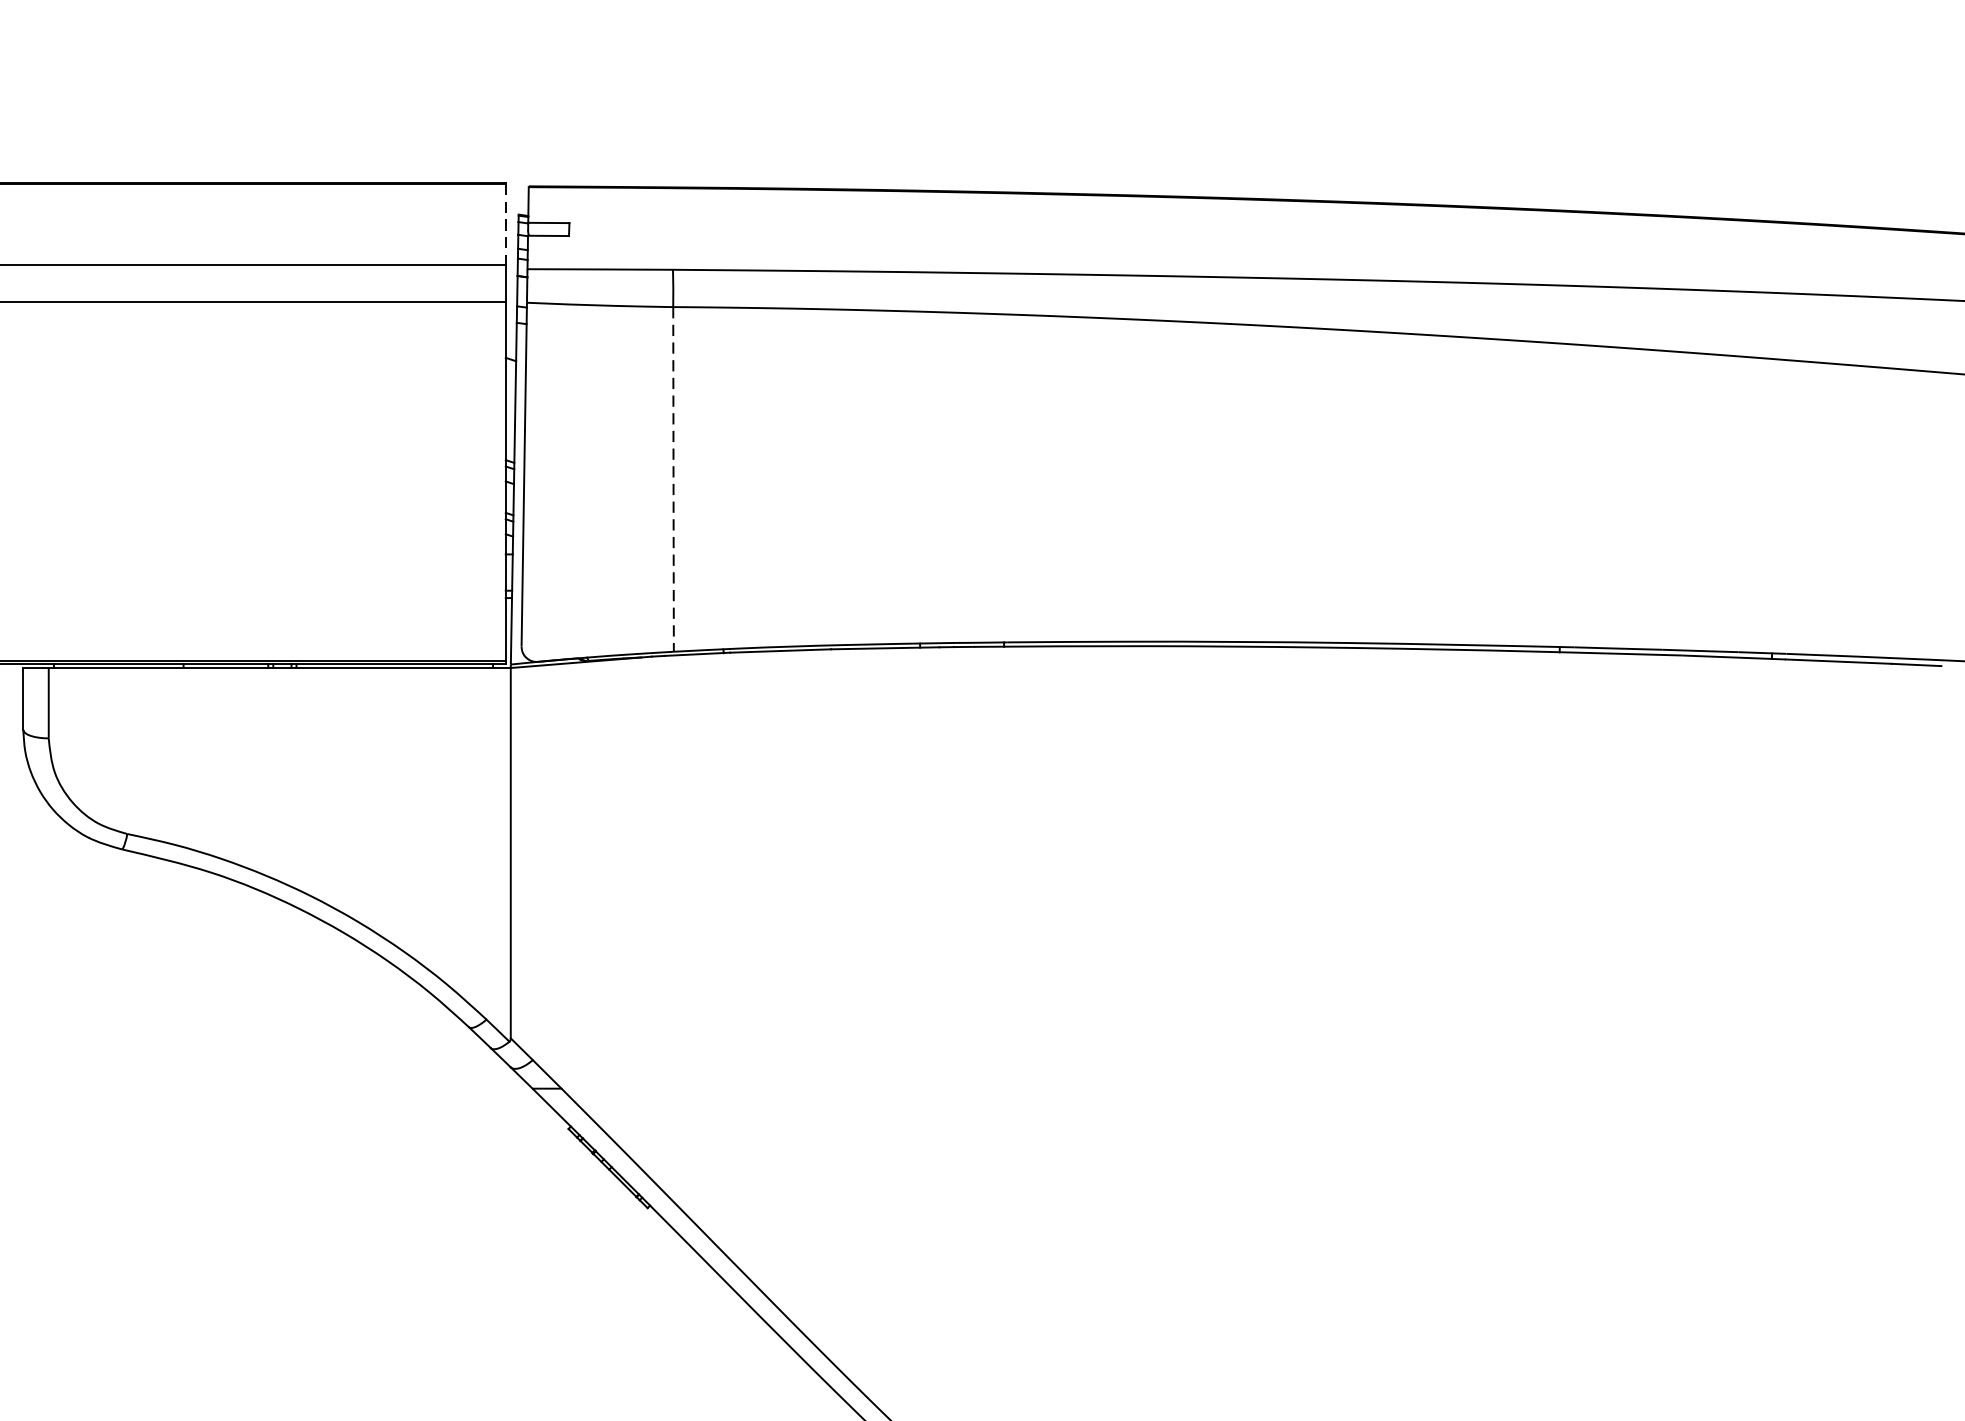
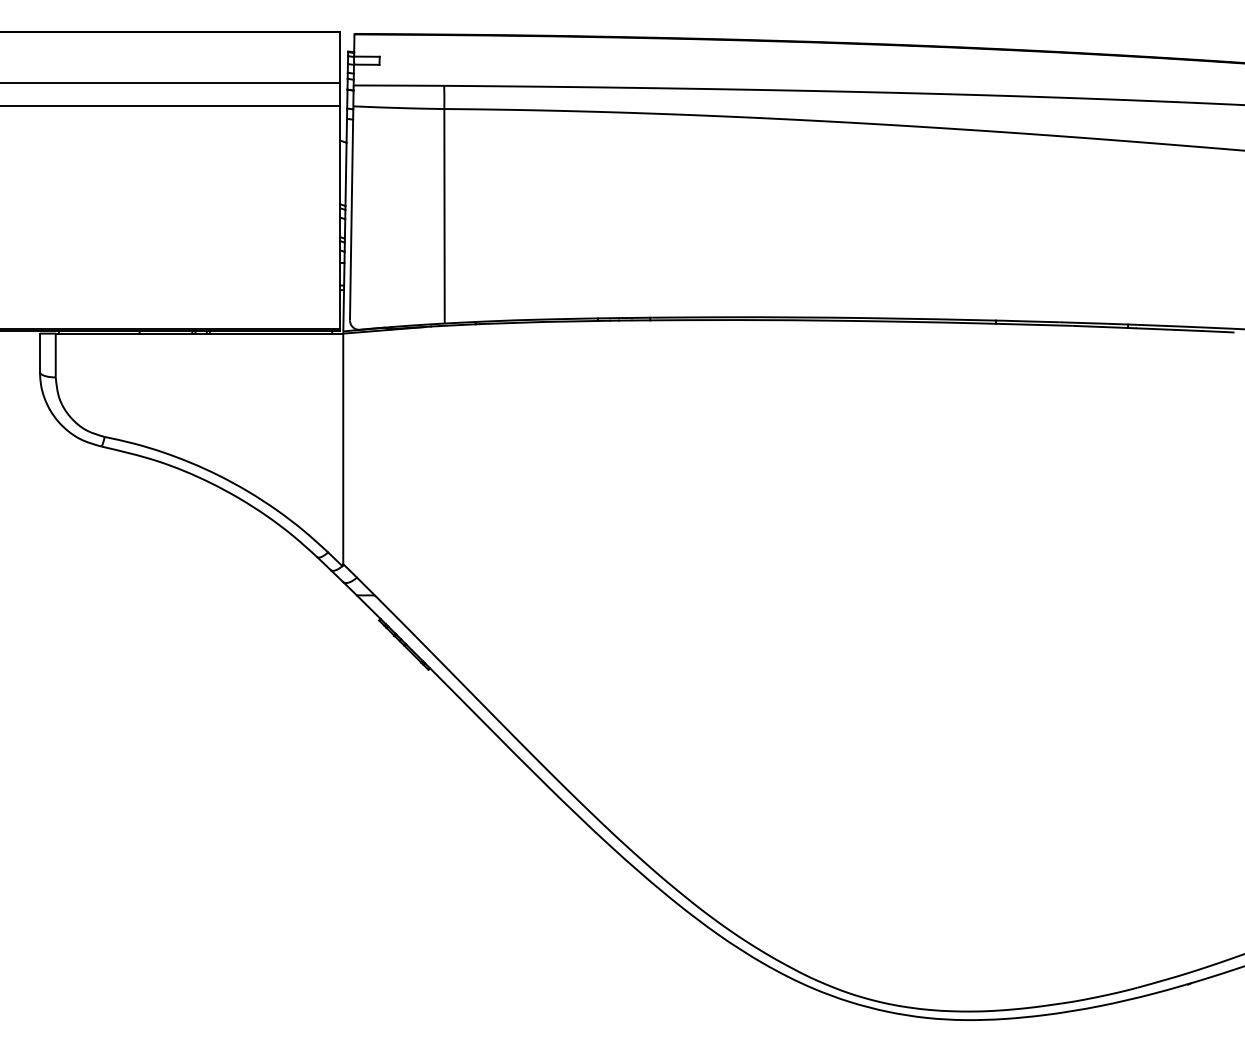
line: (506, 225) -> (340, 58), dashed -> solid
line: (673, 479) -> (444, 216), dashed -> solid

